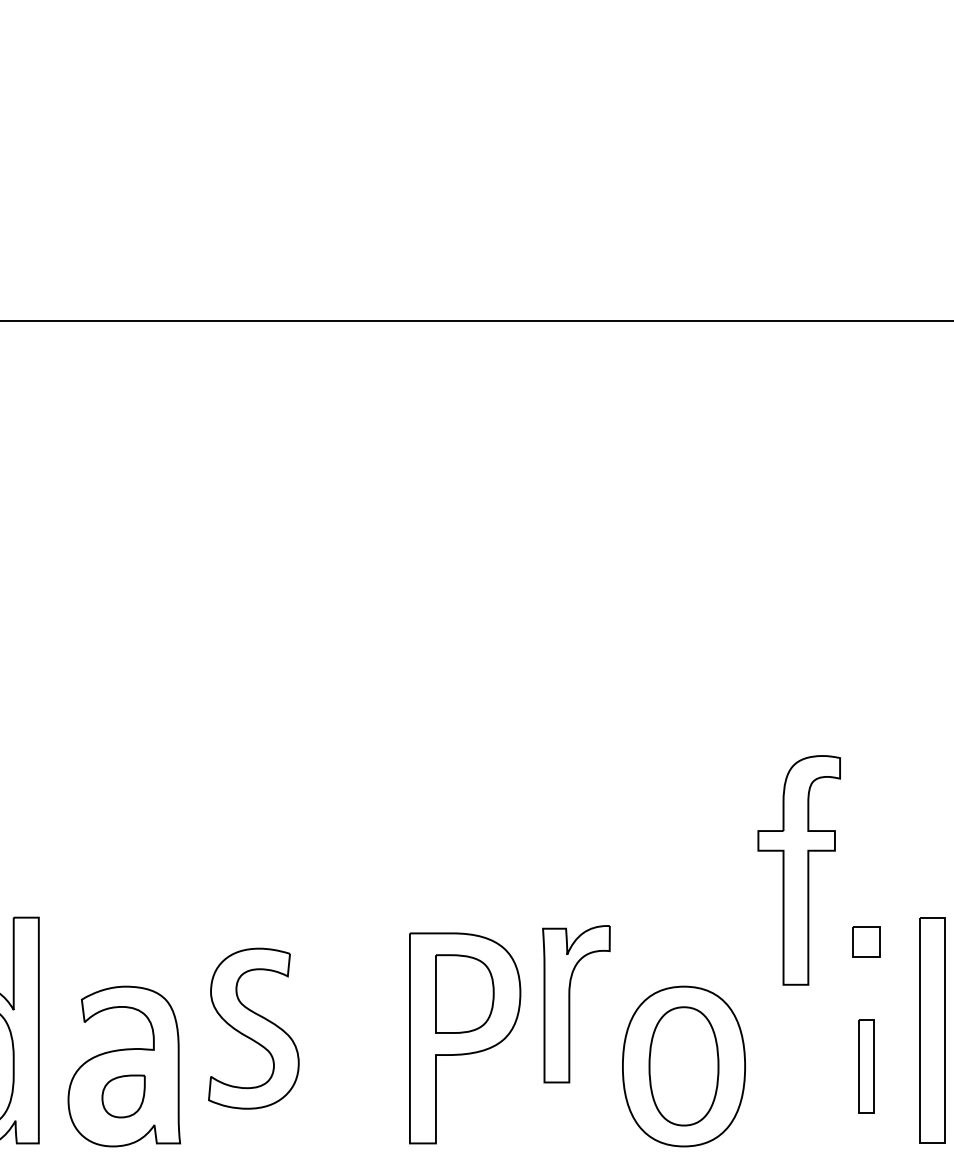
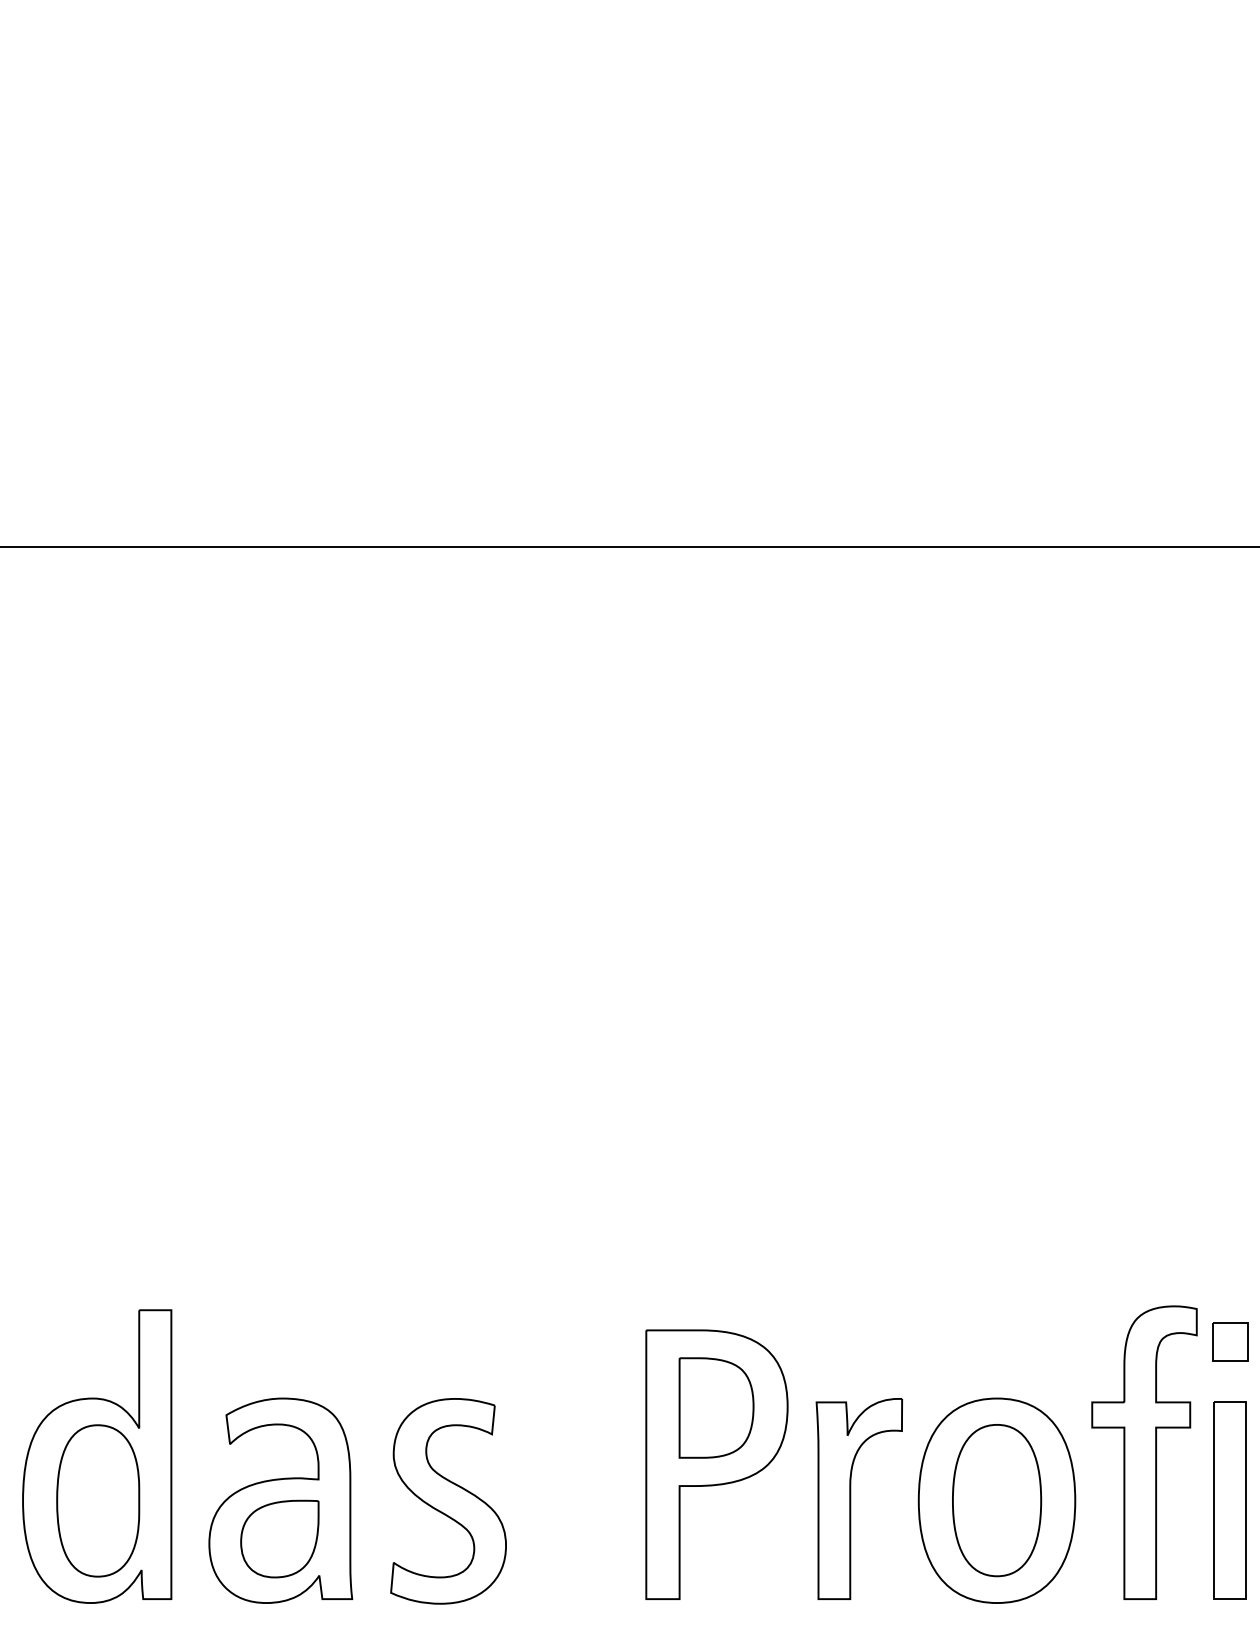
part: (799, 870) -> (1144, 1452), moved
part: (570, 1003) -> (851, 1498), moved
part: (253, 1028) -> (448, 1501), moved
part: (865, 1066) -> (1229, 1500), size x1.67
part: (123, 1096) -> (279, 1538), size x1.43

